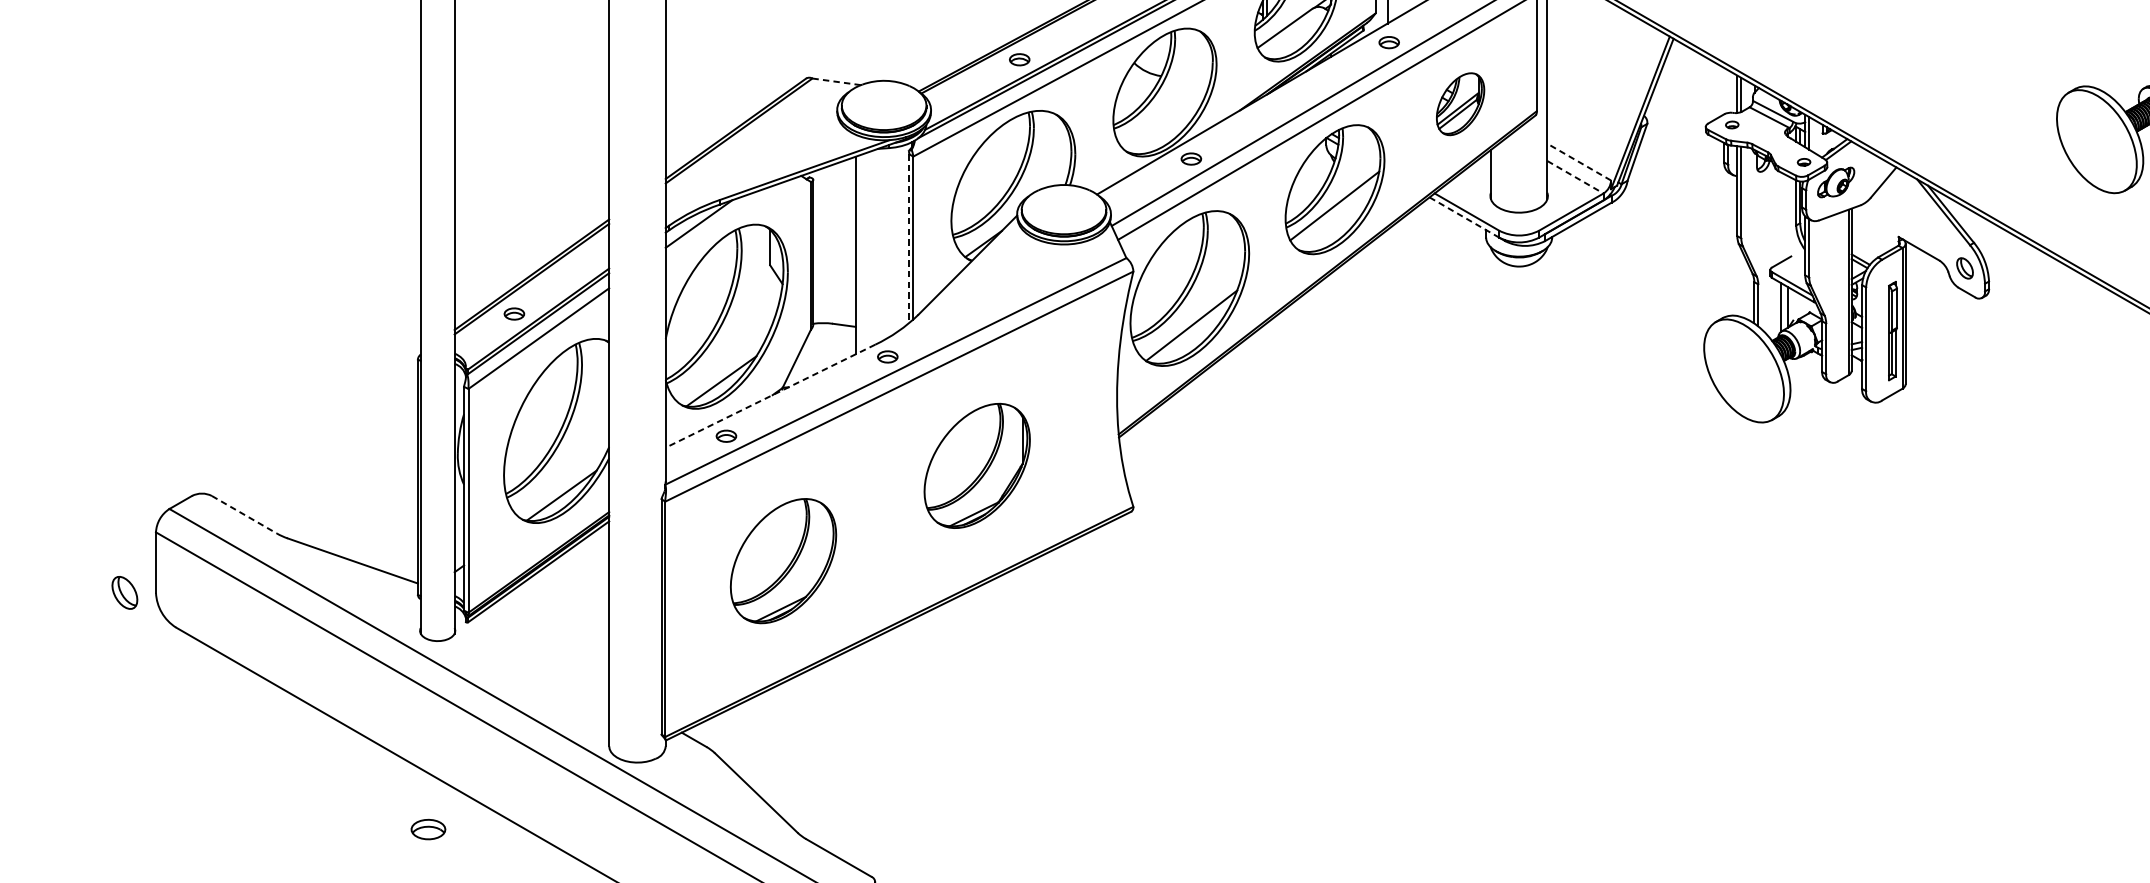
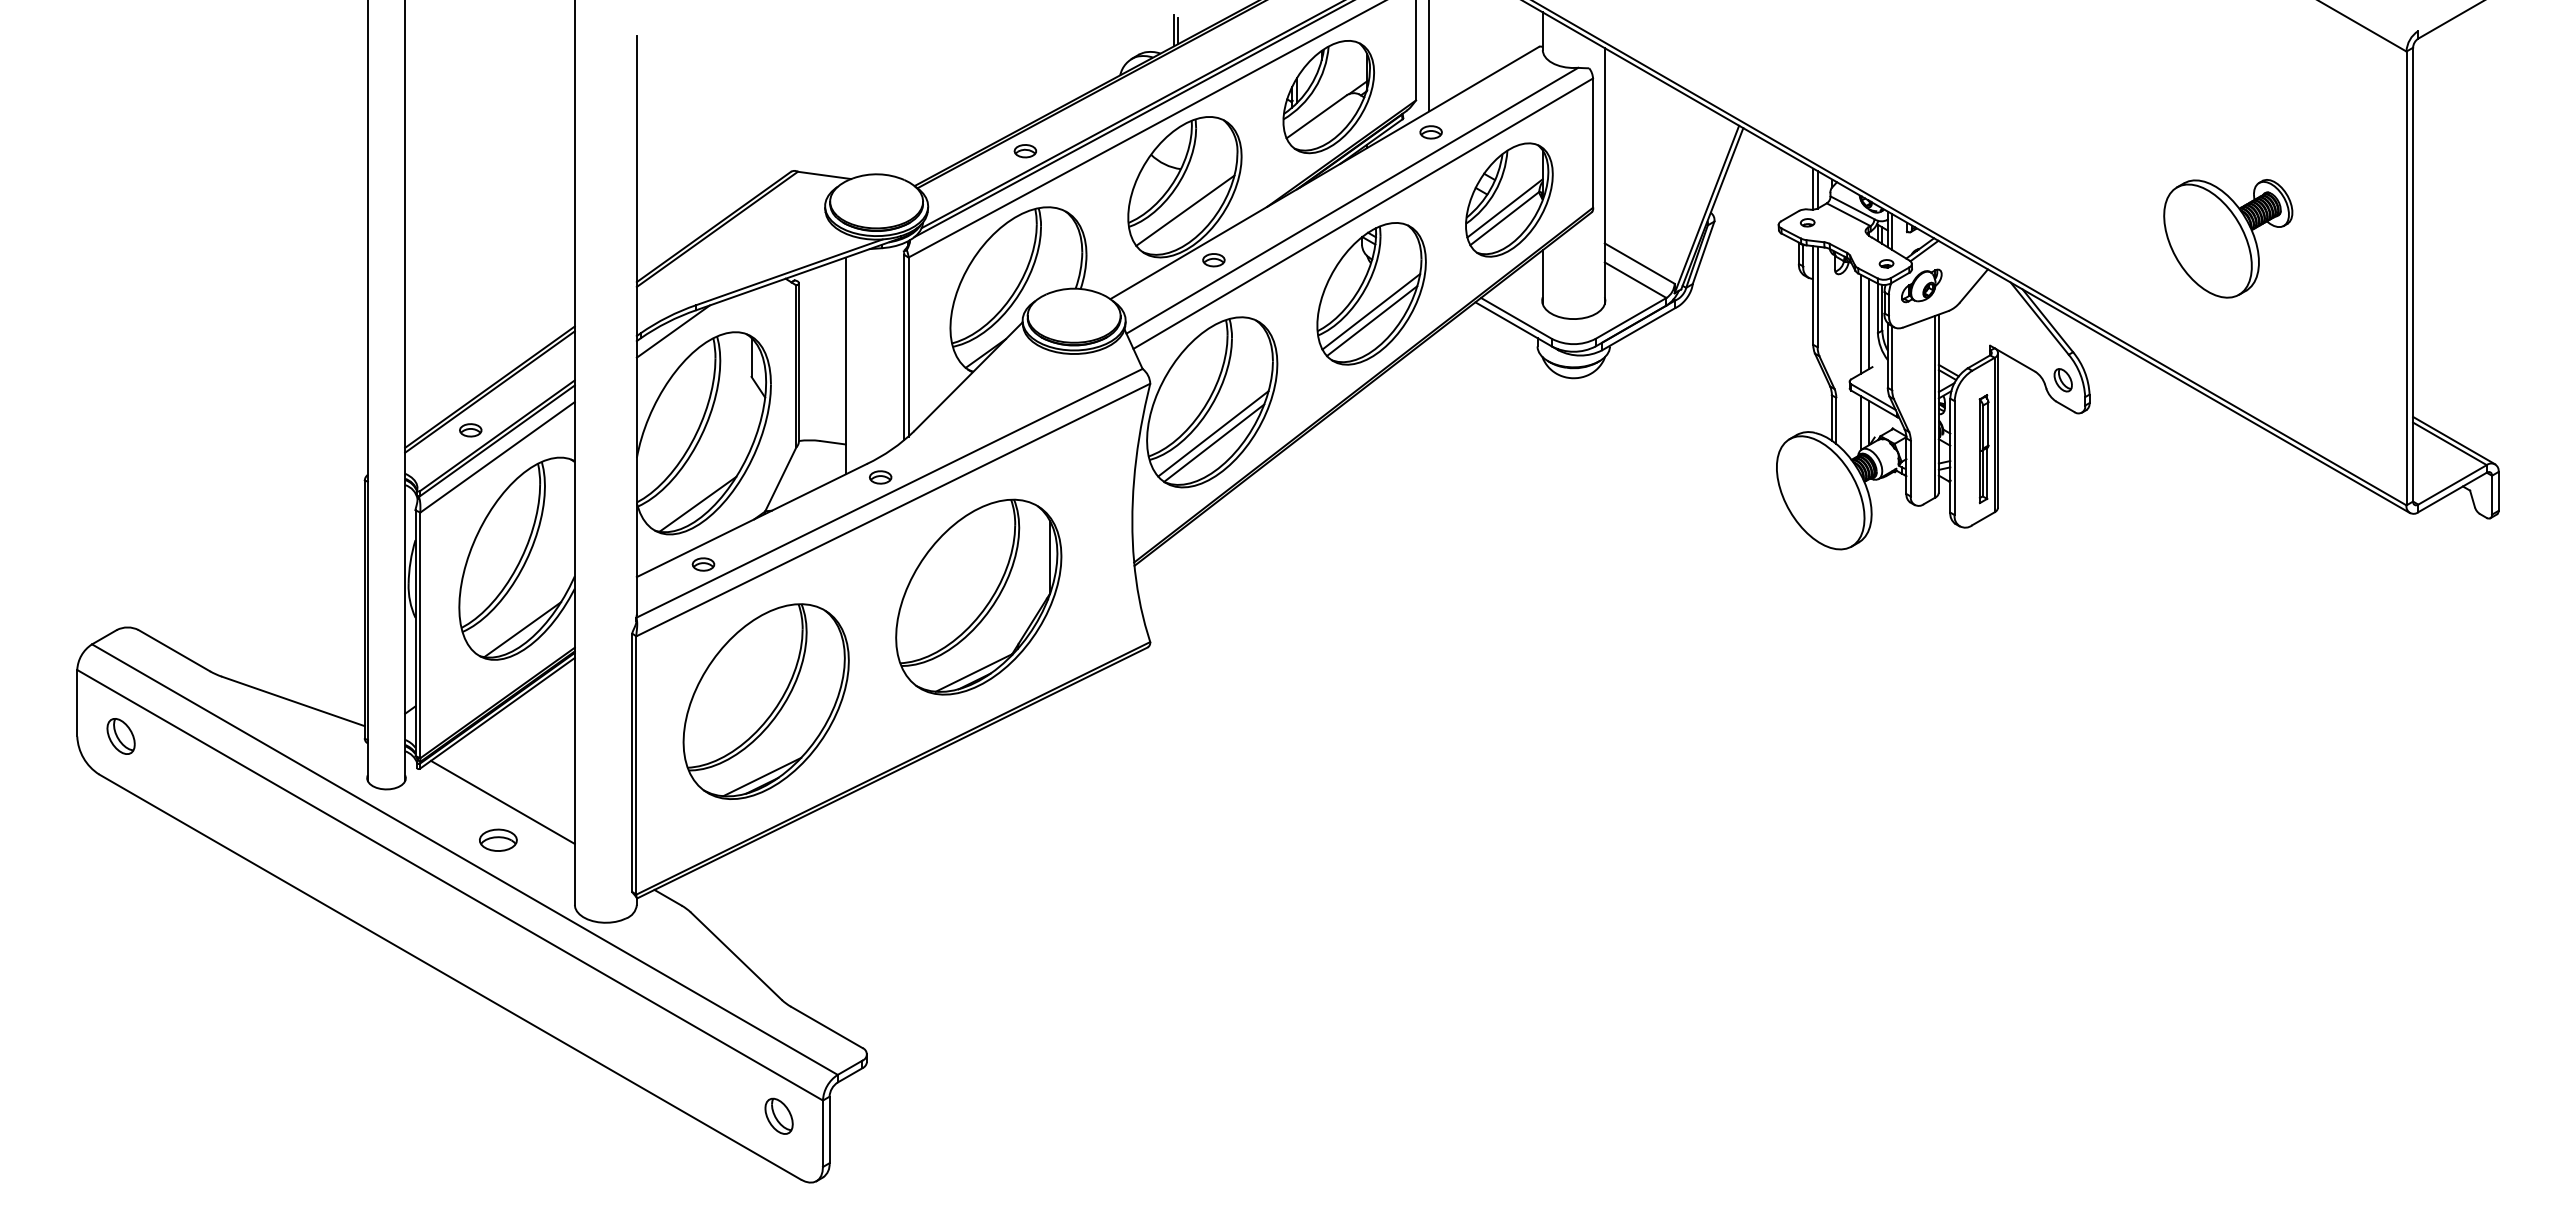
line: (836, 81) -> (824, 175), dashed -> solid
part: (1460, 103) -> (1509, 199), size x1.67
line: (1165, 113) -> (1185, 210), added
line: (1579, 162) -> (1639, 263), dashed -> solid
line: (1575, 177) -> (1635, 280), dashed -> solid
line: (1334, 214) -> (1371, 321), added
line: (1780, 216) -> (1860, 323), added
line: (1787, 216) -> (1868, 323), added
line: (1465, 217) -> (1514, 324), dashed -> solid
line: (909, 238) -> (904, 347), dashed -> solid
line: (1190, 316) -> (1213, 433), added
line: (770, 396) -> (751, 520), dashed -> solid
part: (976, 465) -> (978, 596), size x1.43
line: (244, 514) -> (174, 650), dashed -> solid
part: (782, 561) -> (765, 701), size x1.43
part: (124, 592) -> (120, 736), moved
line: (543, 652) -> (502, 801), added
part: (428, 828) -> (498, 839), moved

